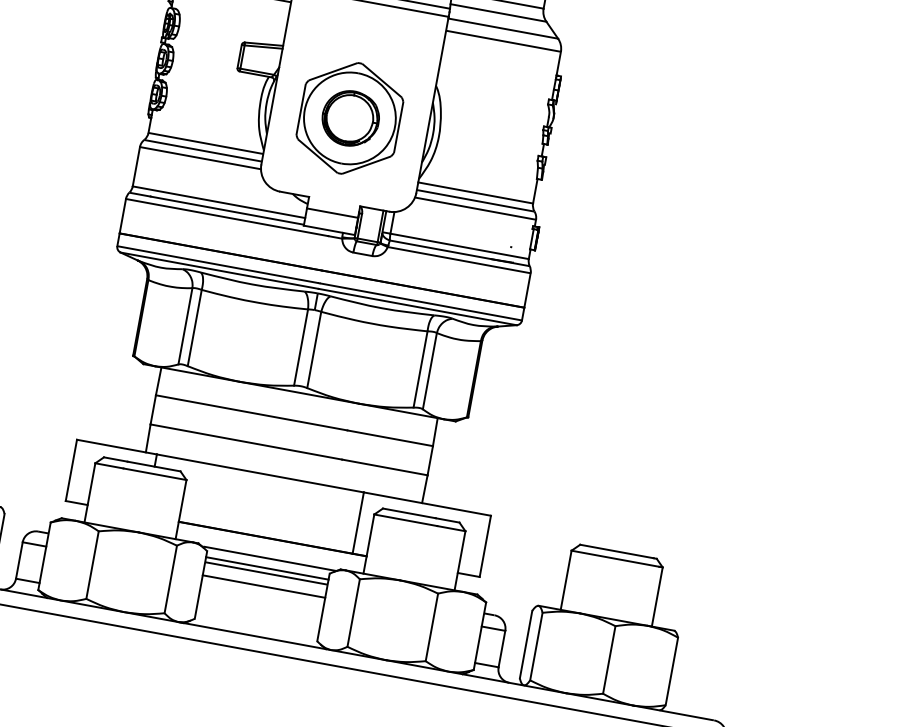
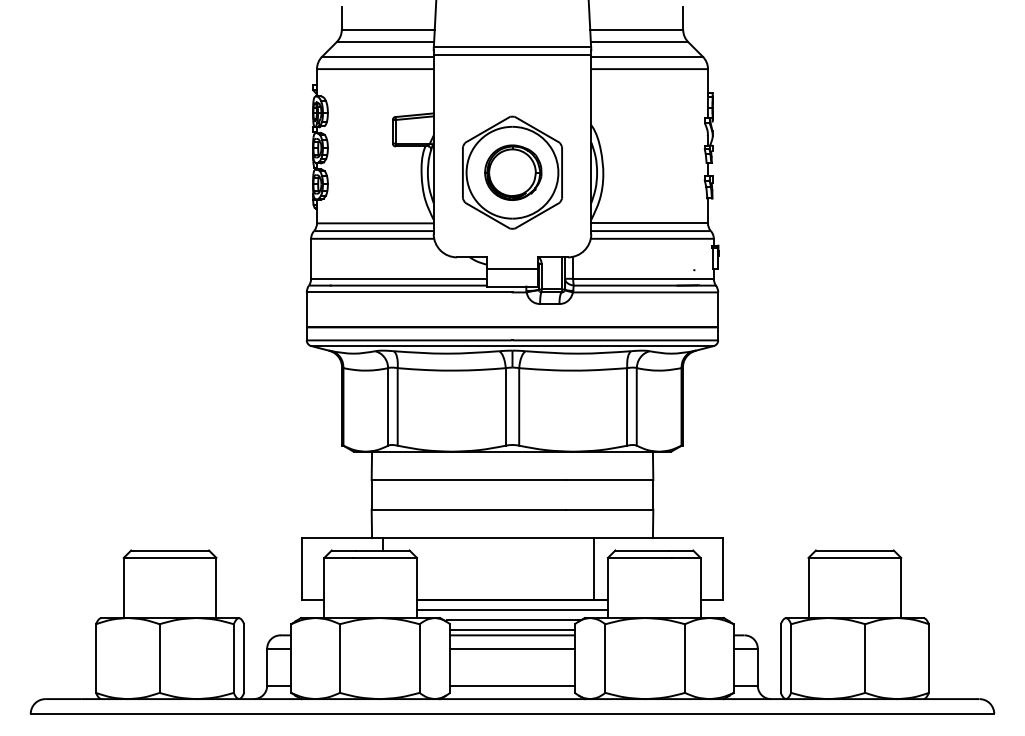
line: (270, 548) -> (512, 610), added
line: (257, 622) -> (512, 685), added

